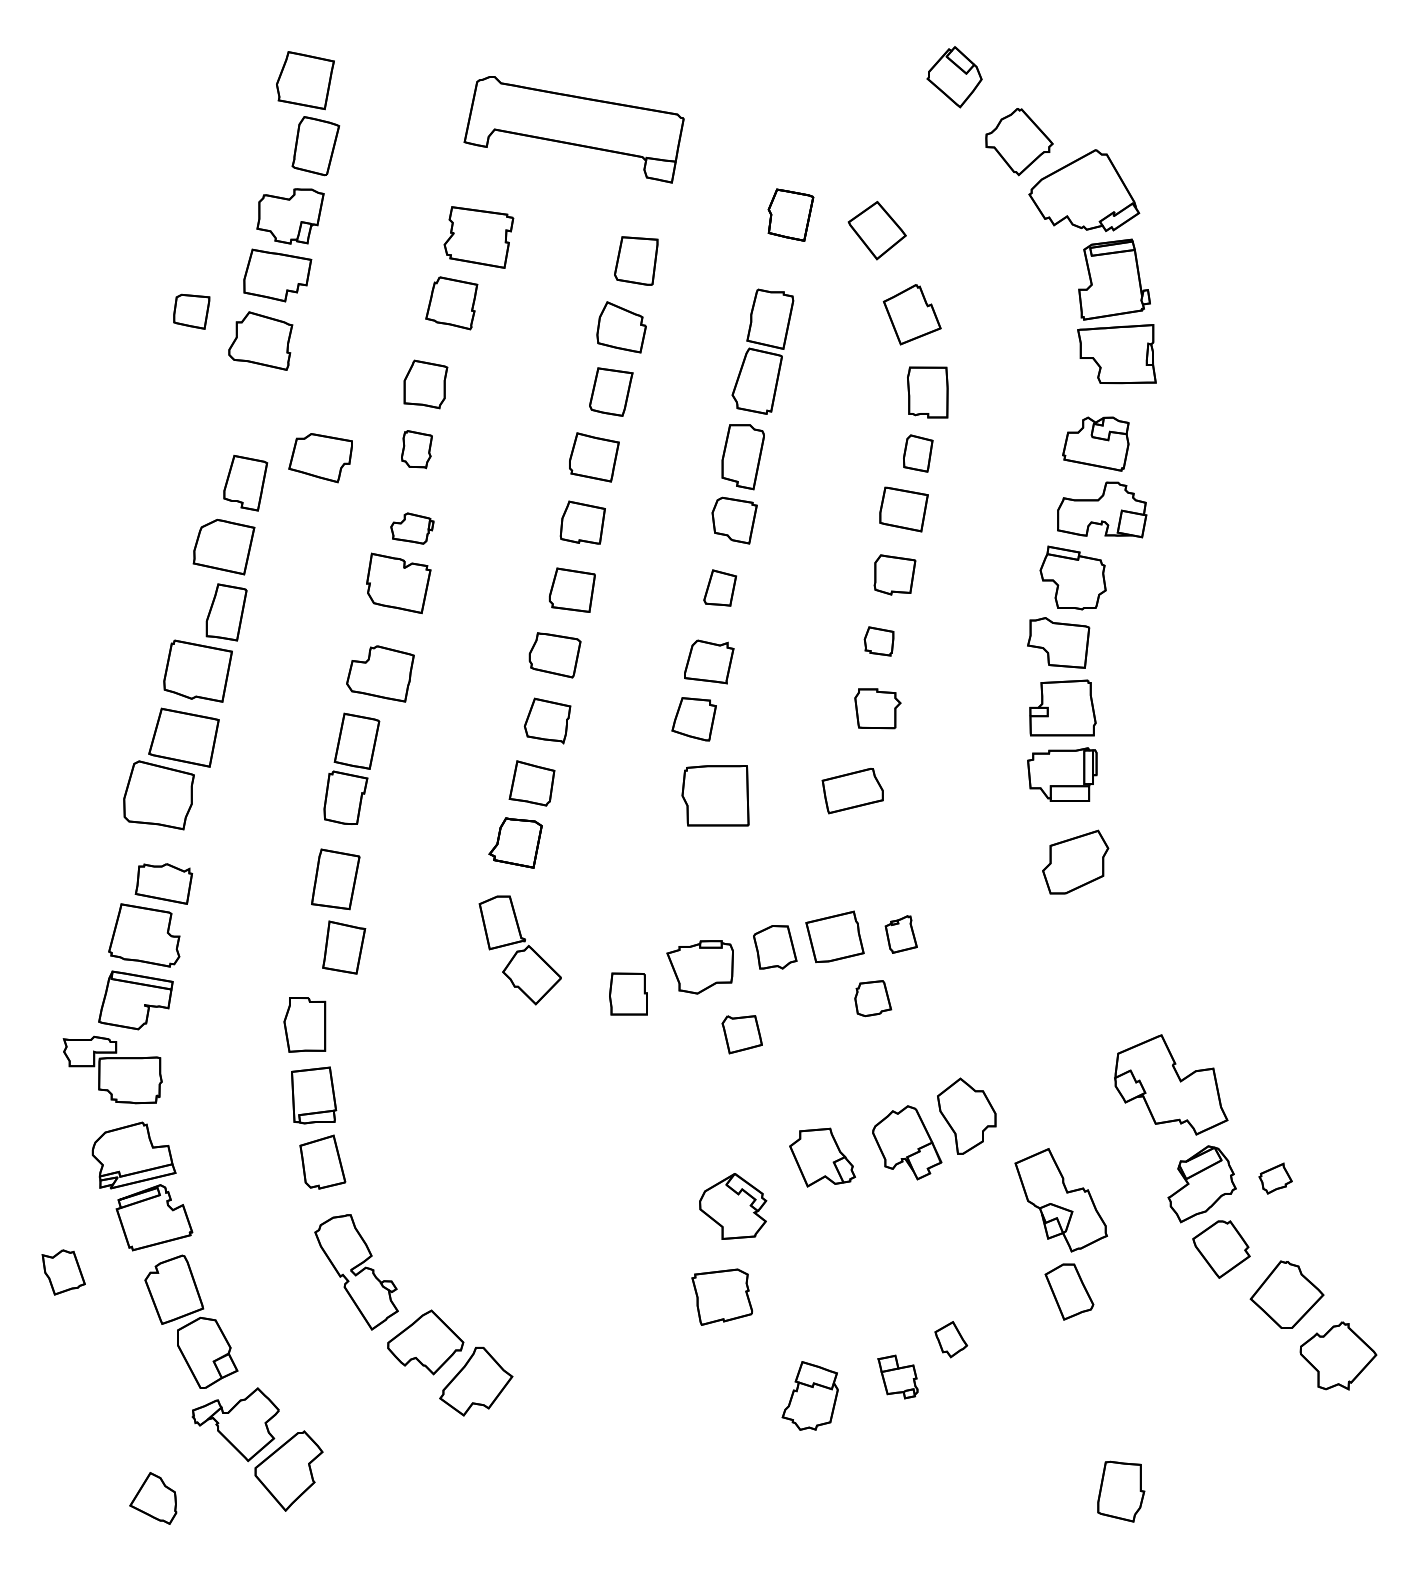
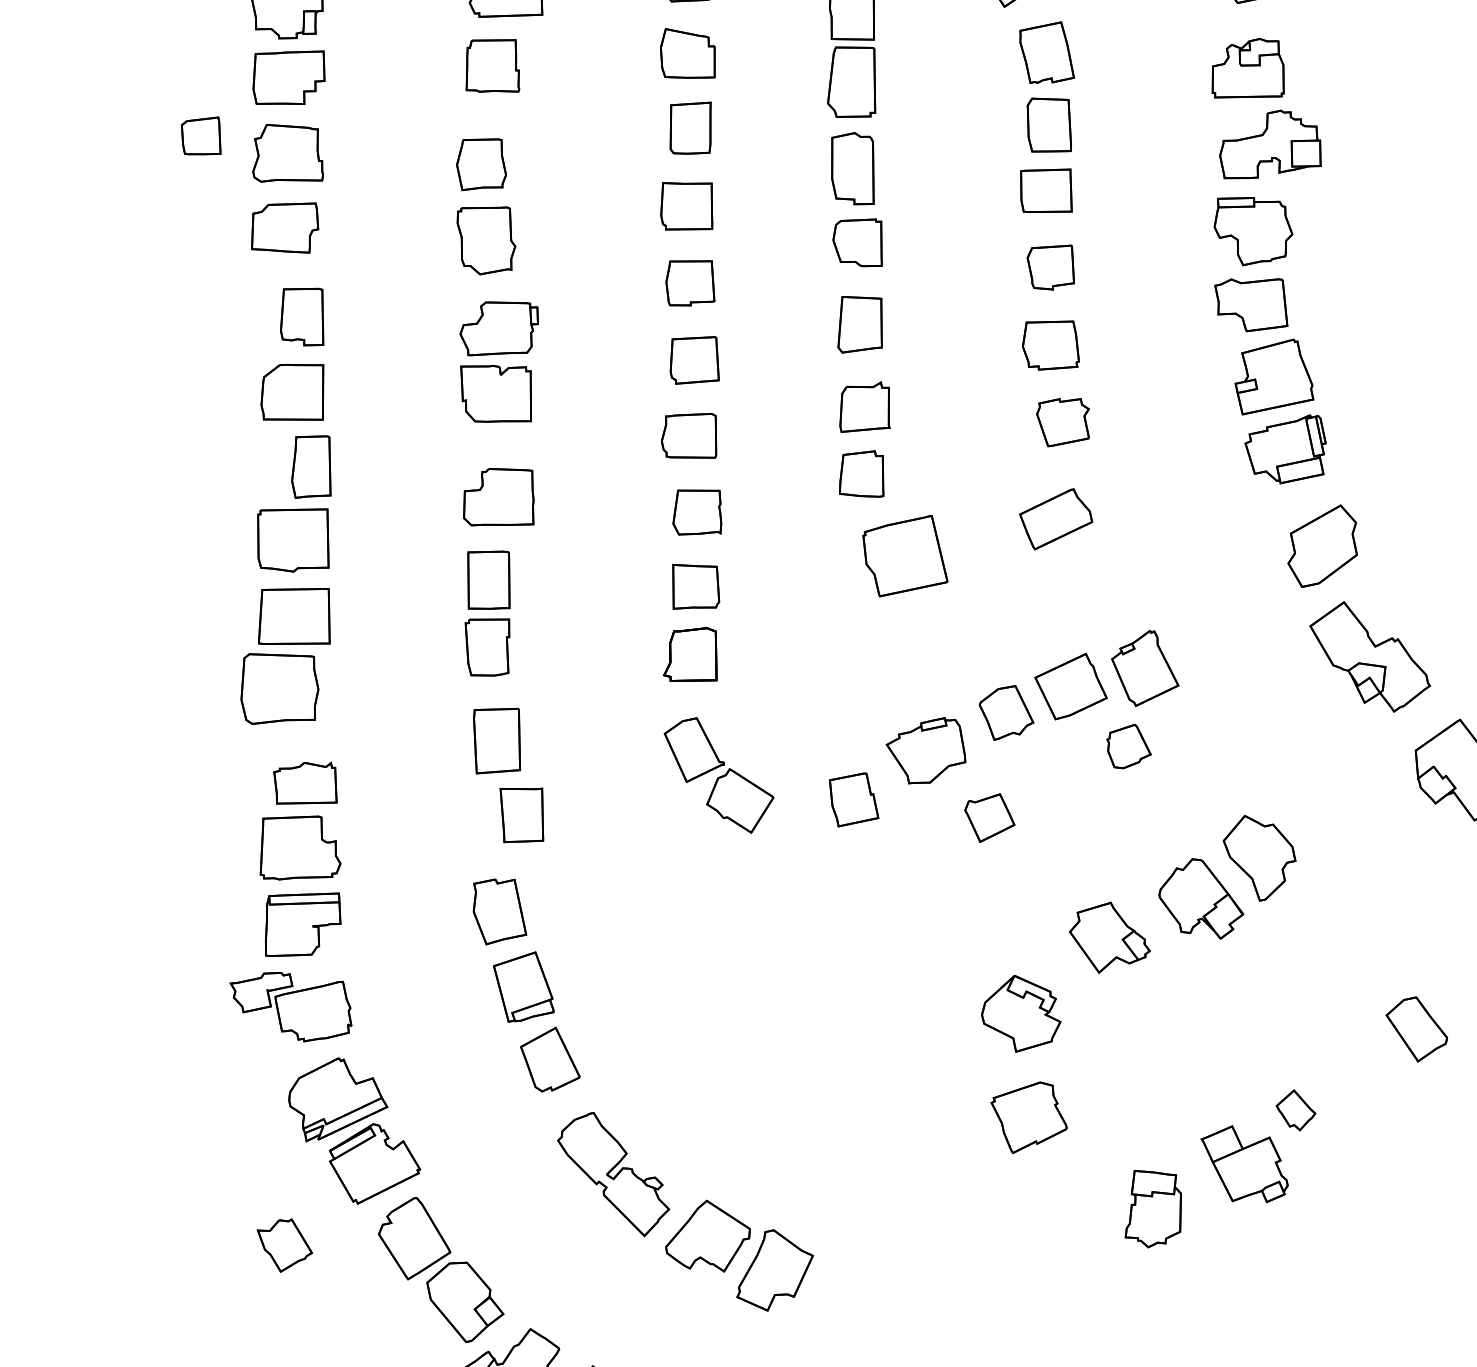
part: (416, 449) -> (486, 239), size x1.67
part: (917, 453) -> (1049, 125), size x1.43
part: (320, 458) -> (284, 230), moved
part: (412, 528) -> (500, 328), size x1.67
part: (719, 587) -> (858, 322), size x1.43
part: (878, 641) -> (1049, 345), size x1.67
part: (901, 934) -> (1144, 668), size x1.67
part: (1060, 1200) -> (1369, 657), moved
part: (897, 1376) -> (1244, 1164), size x1.67

